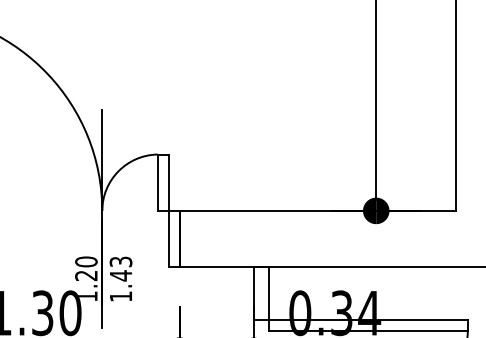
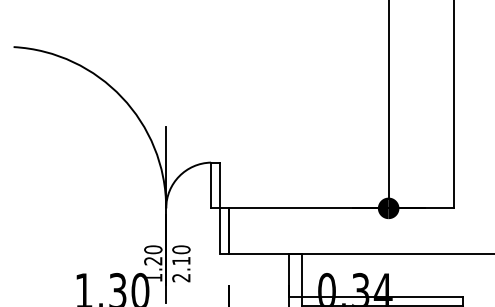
text: (121, 278) -> (181, 263), 1.43 -> 2.10

